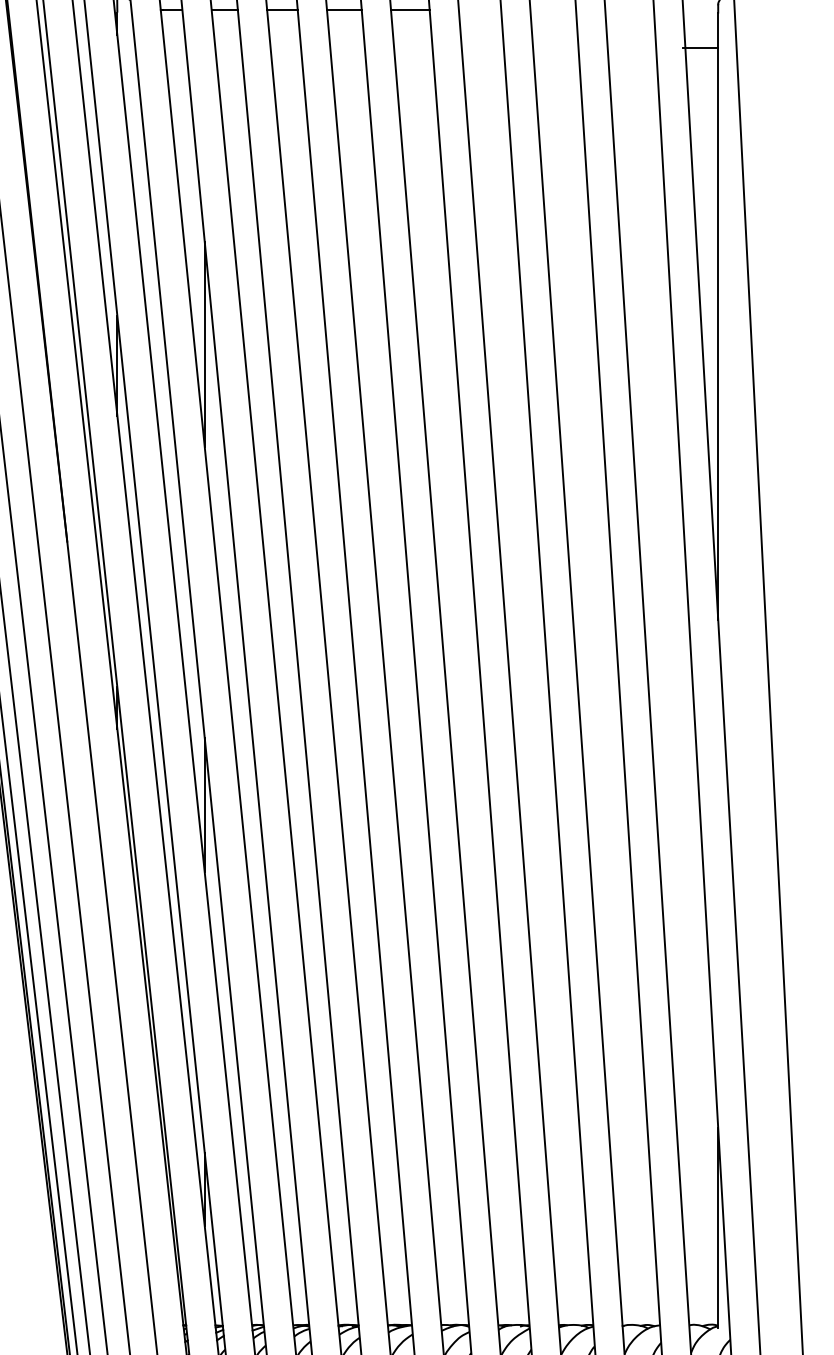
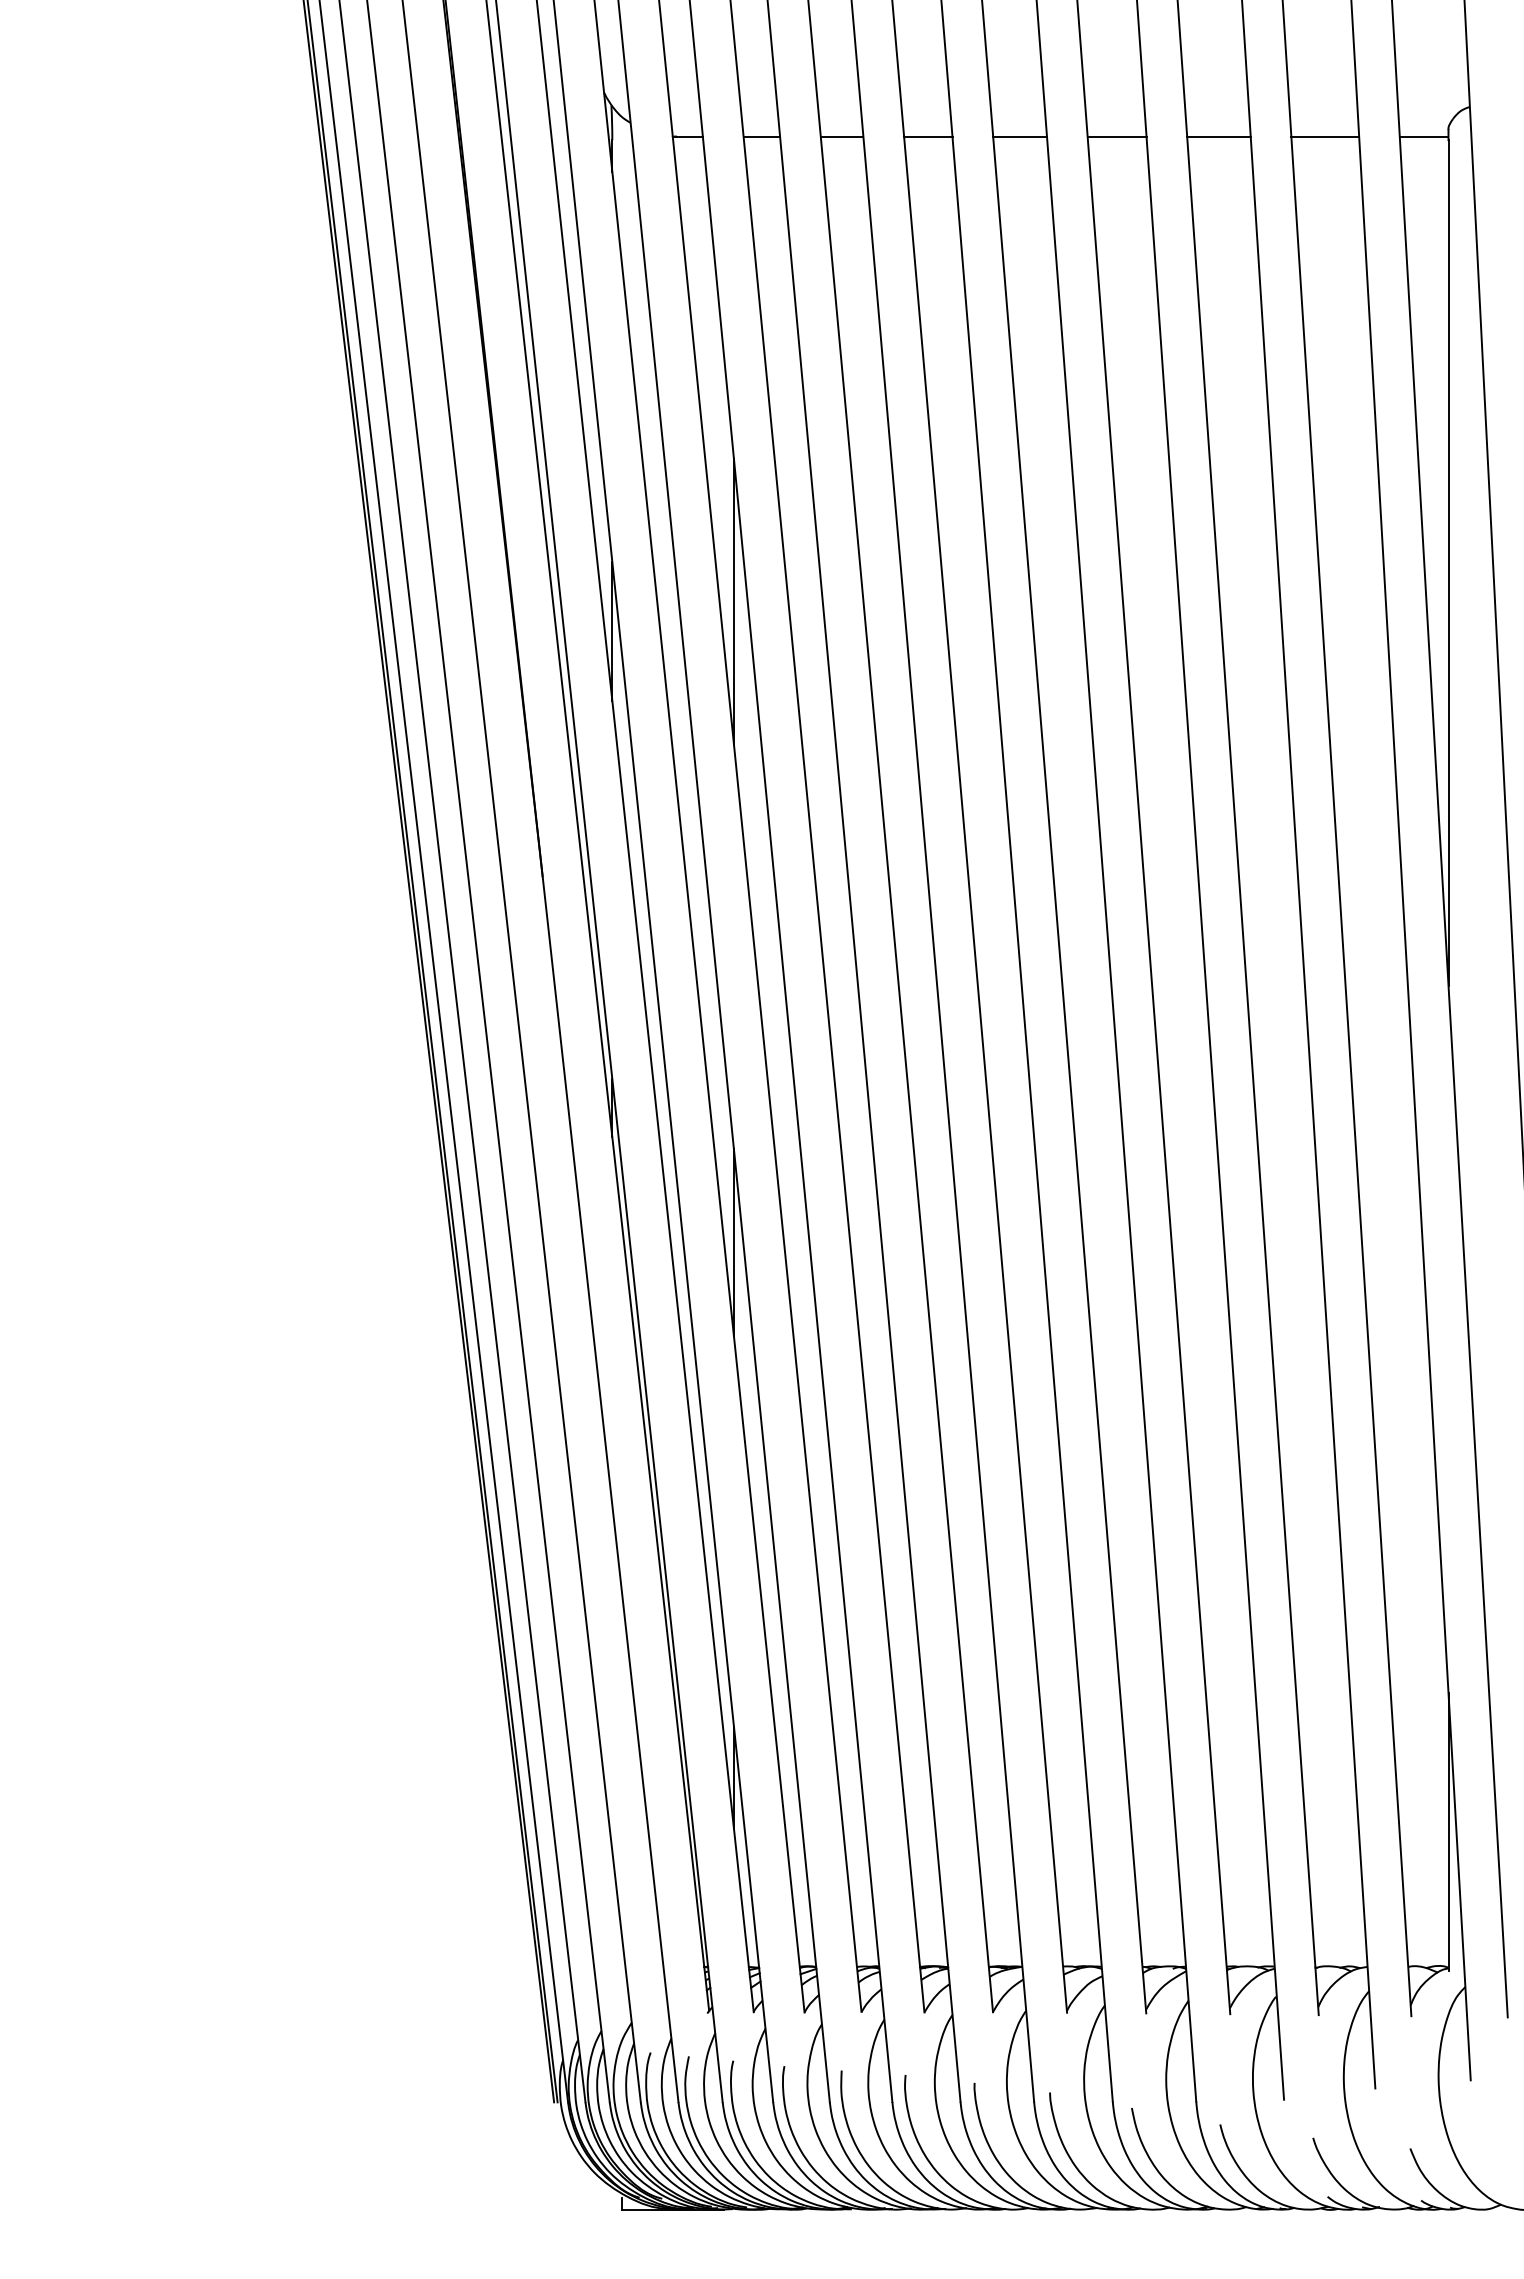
line: (479, 9) -> (1116, 136), added
line: (552, 9) -> (1218, 136), added
line: (629, 9) -> (1325, 136), added
line: (700, 48) -> (1423, 136), moved

